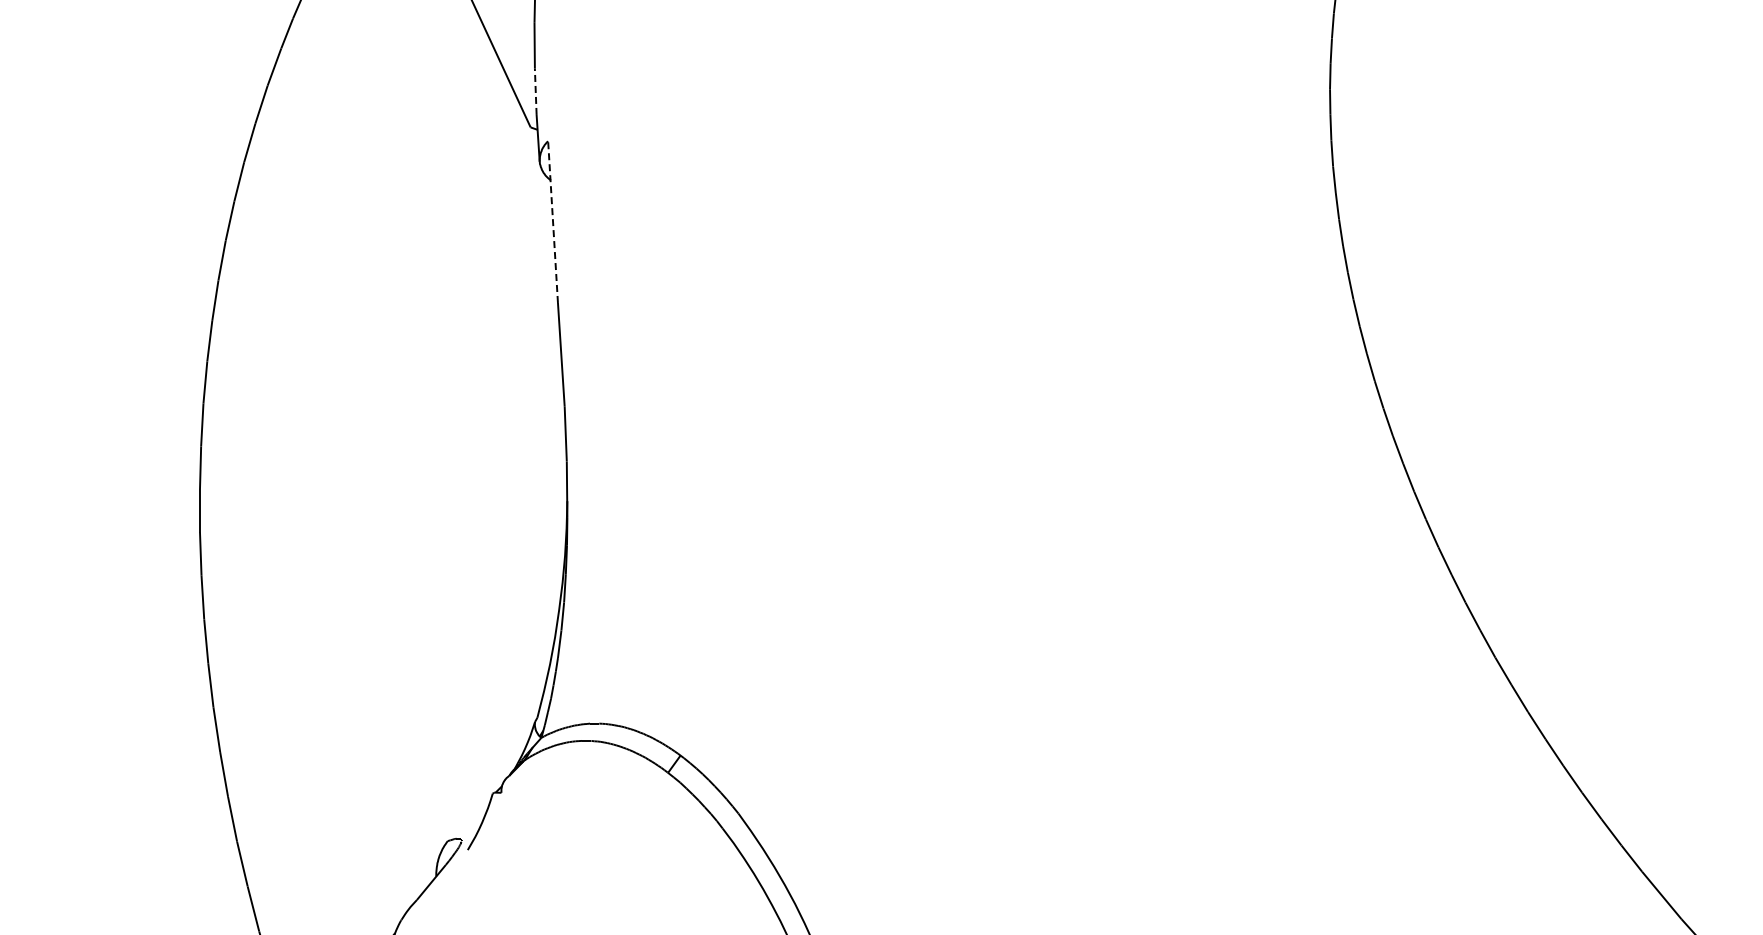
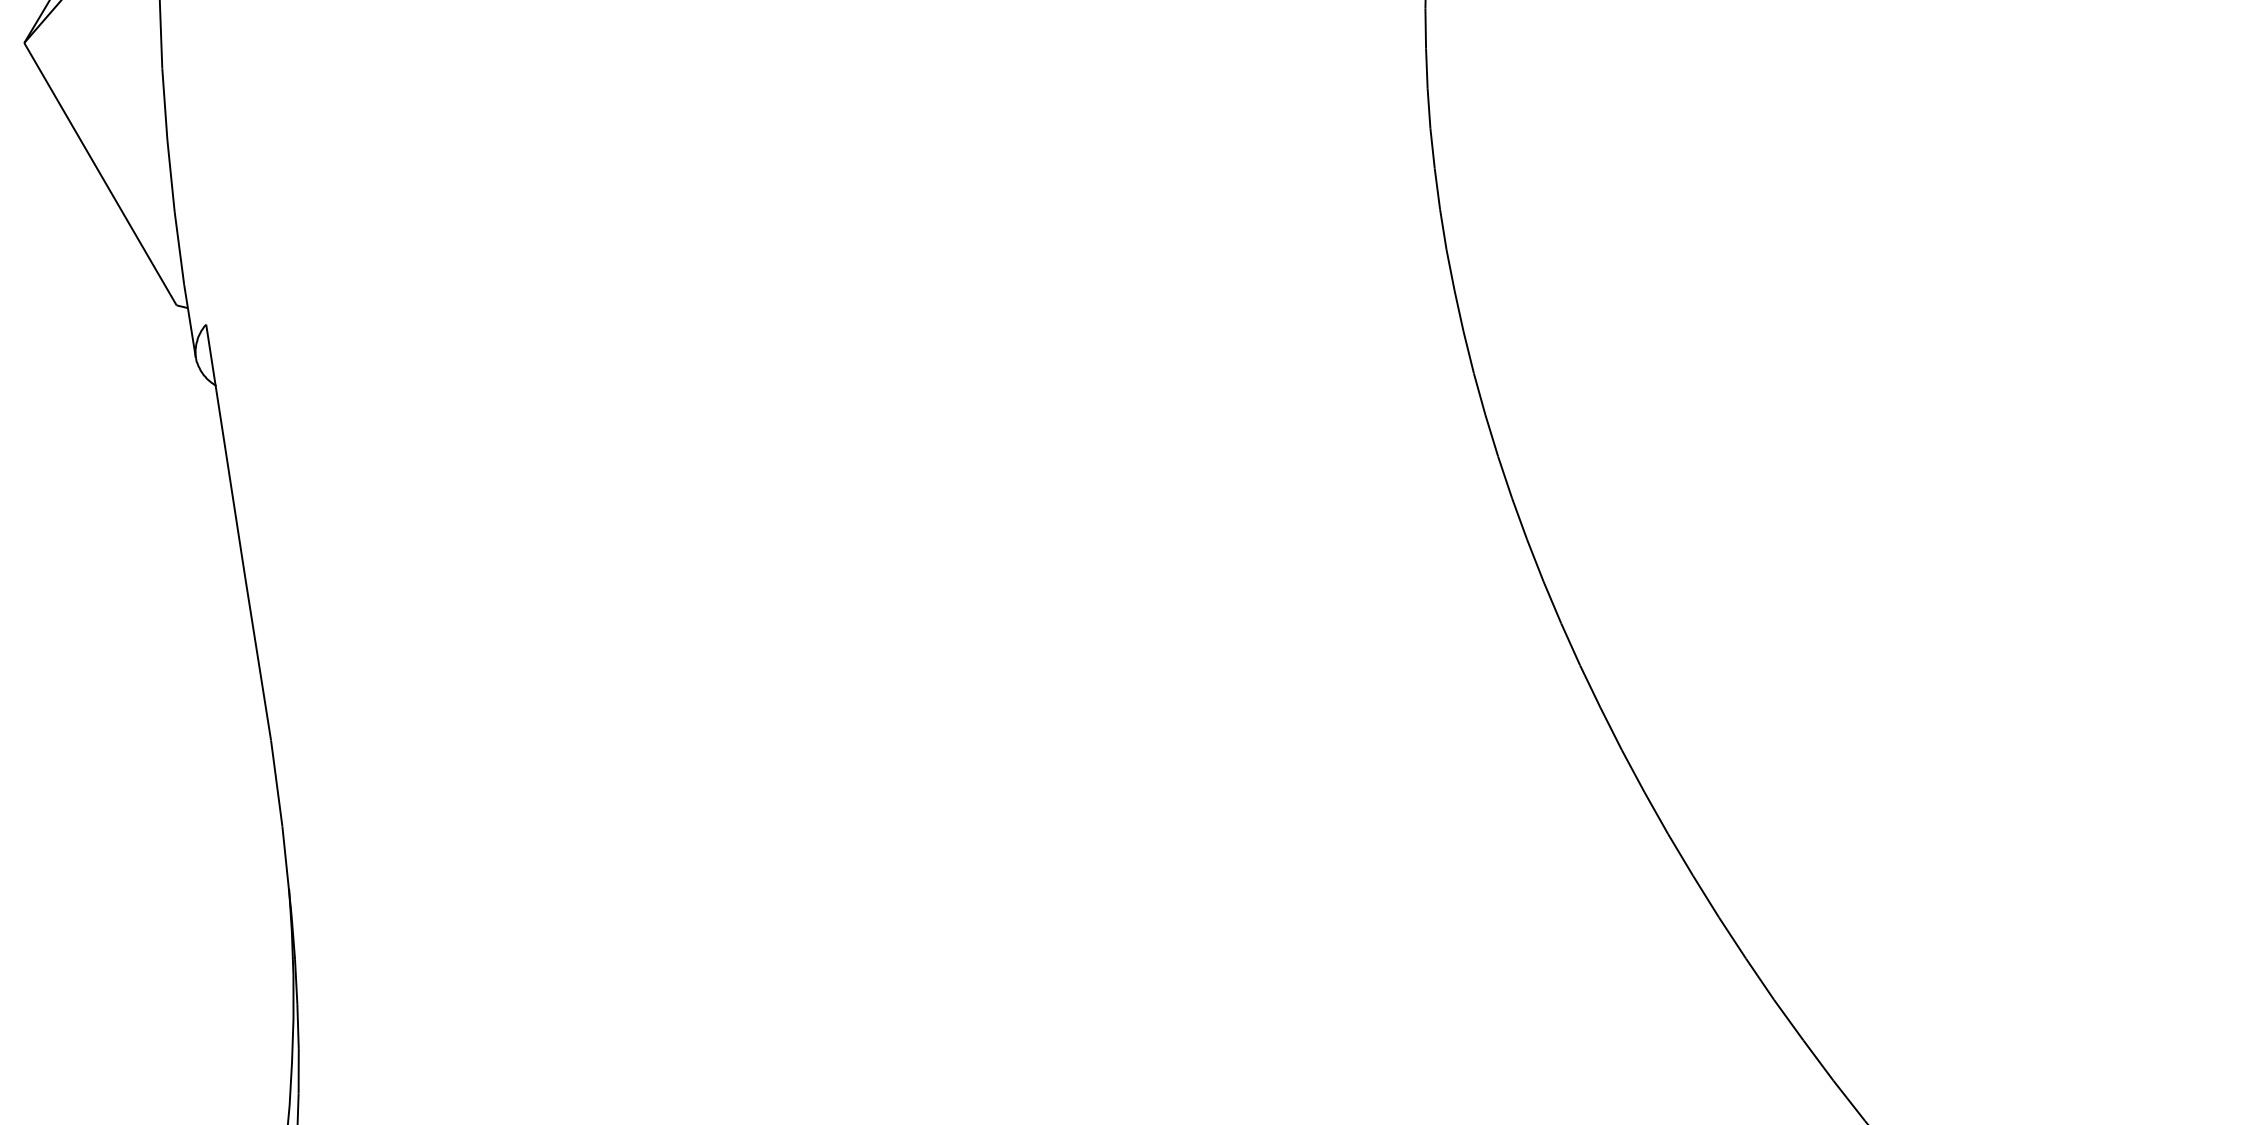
line: (535, 91) -> (178, 248), dashed -> solid
line: (553, 222) -> (226, 451), dashed -> solid

